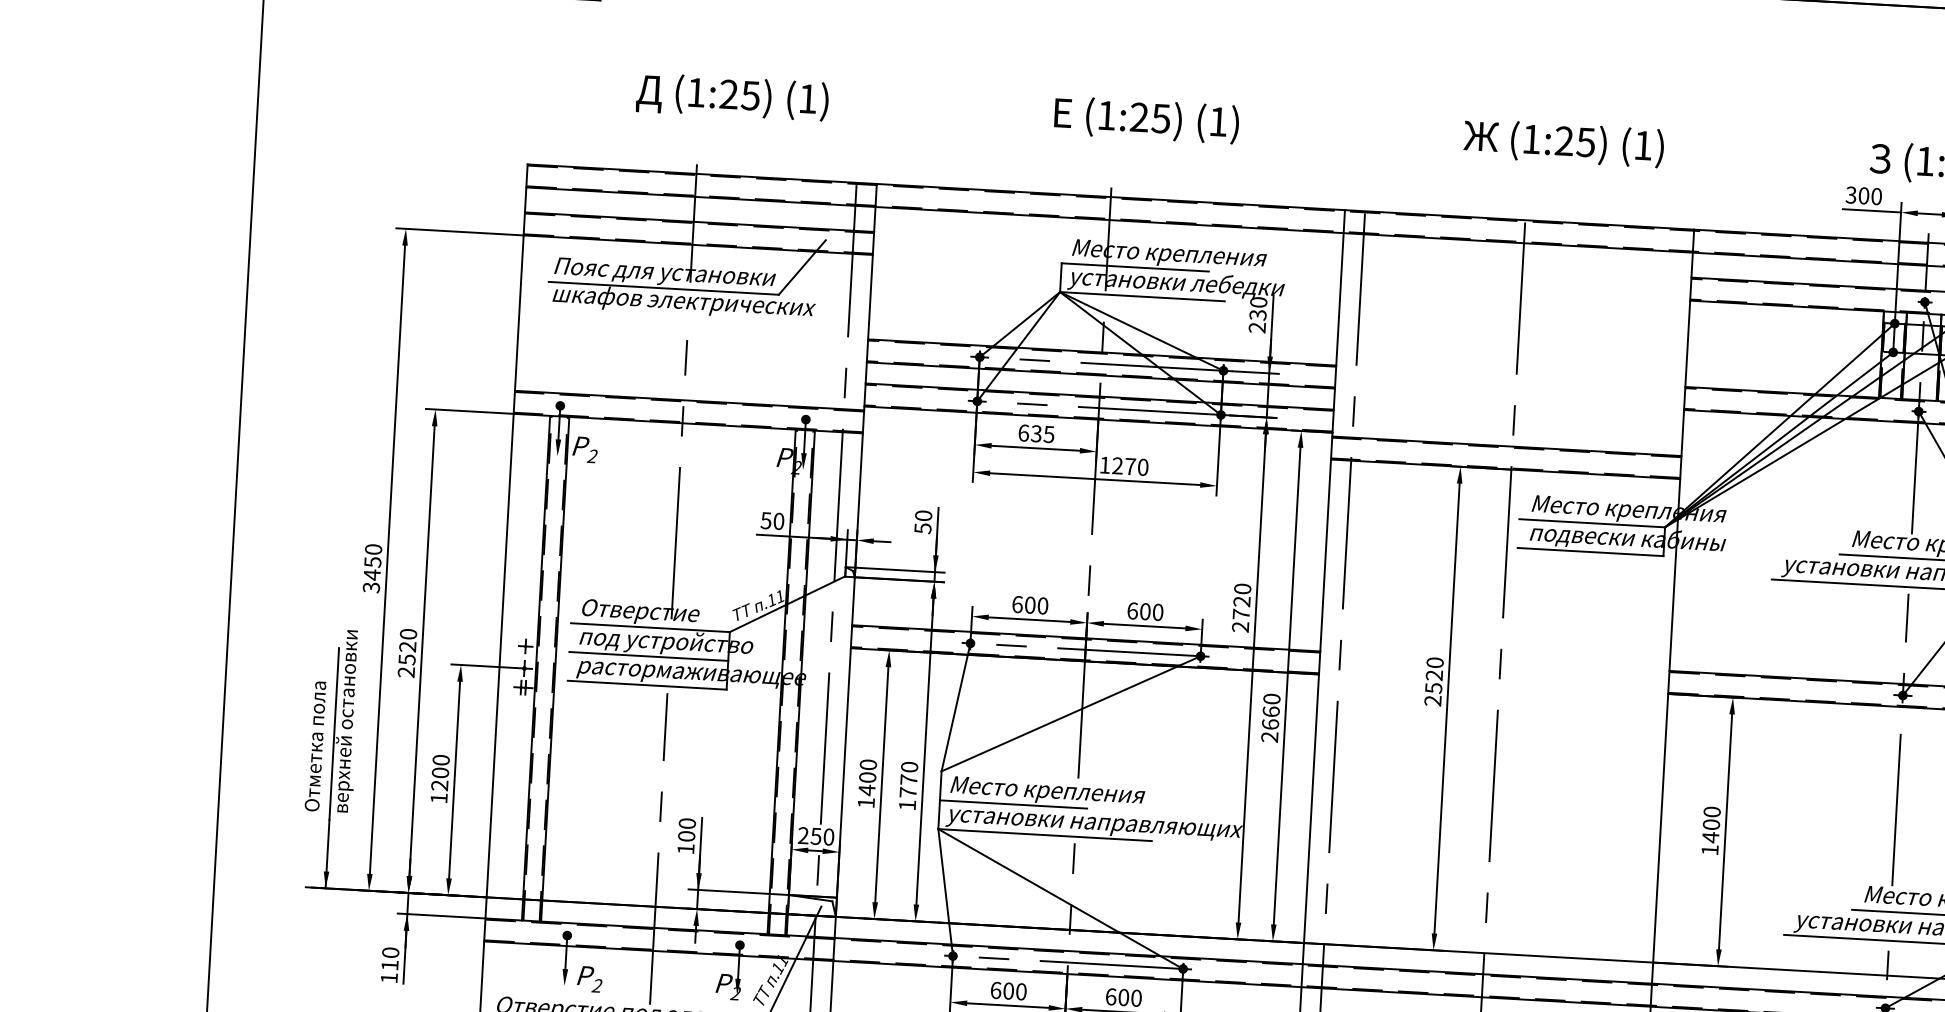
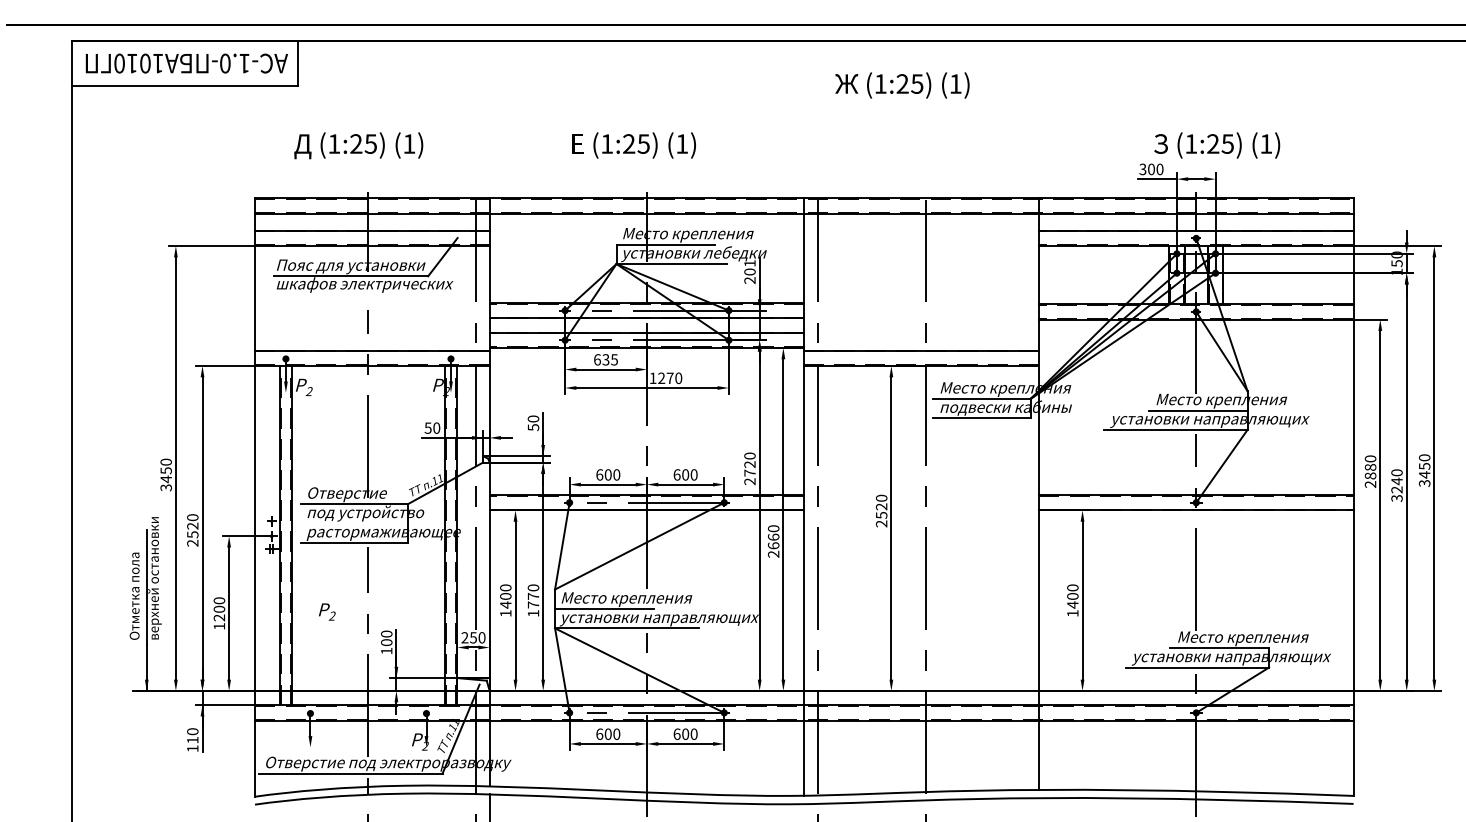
text: (732, 96) -> (358, 145), moved
text: (1145, 120) -> (633, 145), moved
text: (1563, 143) -> (902, 85), moved
text: (1257, 308) -> (749, 267), 230 -> 201
line: (648, 656) -> (354, 523), removed
text: (590, 978) -> (327, 611), moved

